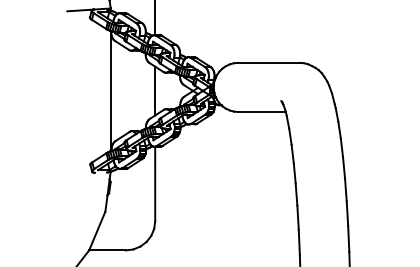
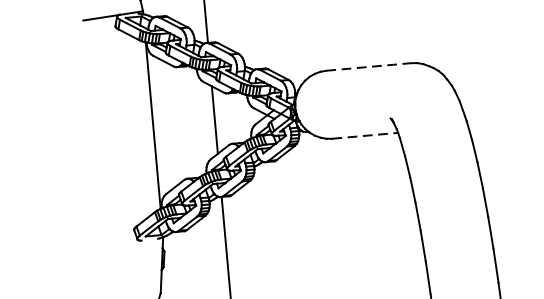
line: (269, 62) -> (369, 66), solid -> dashed
line: (262, 111) -> (365, 135), solid -> dashed

